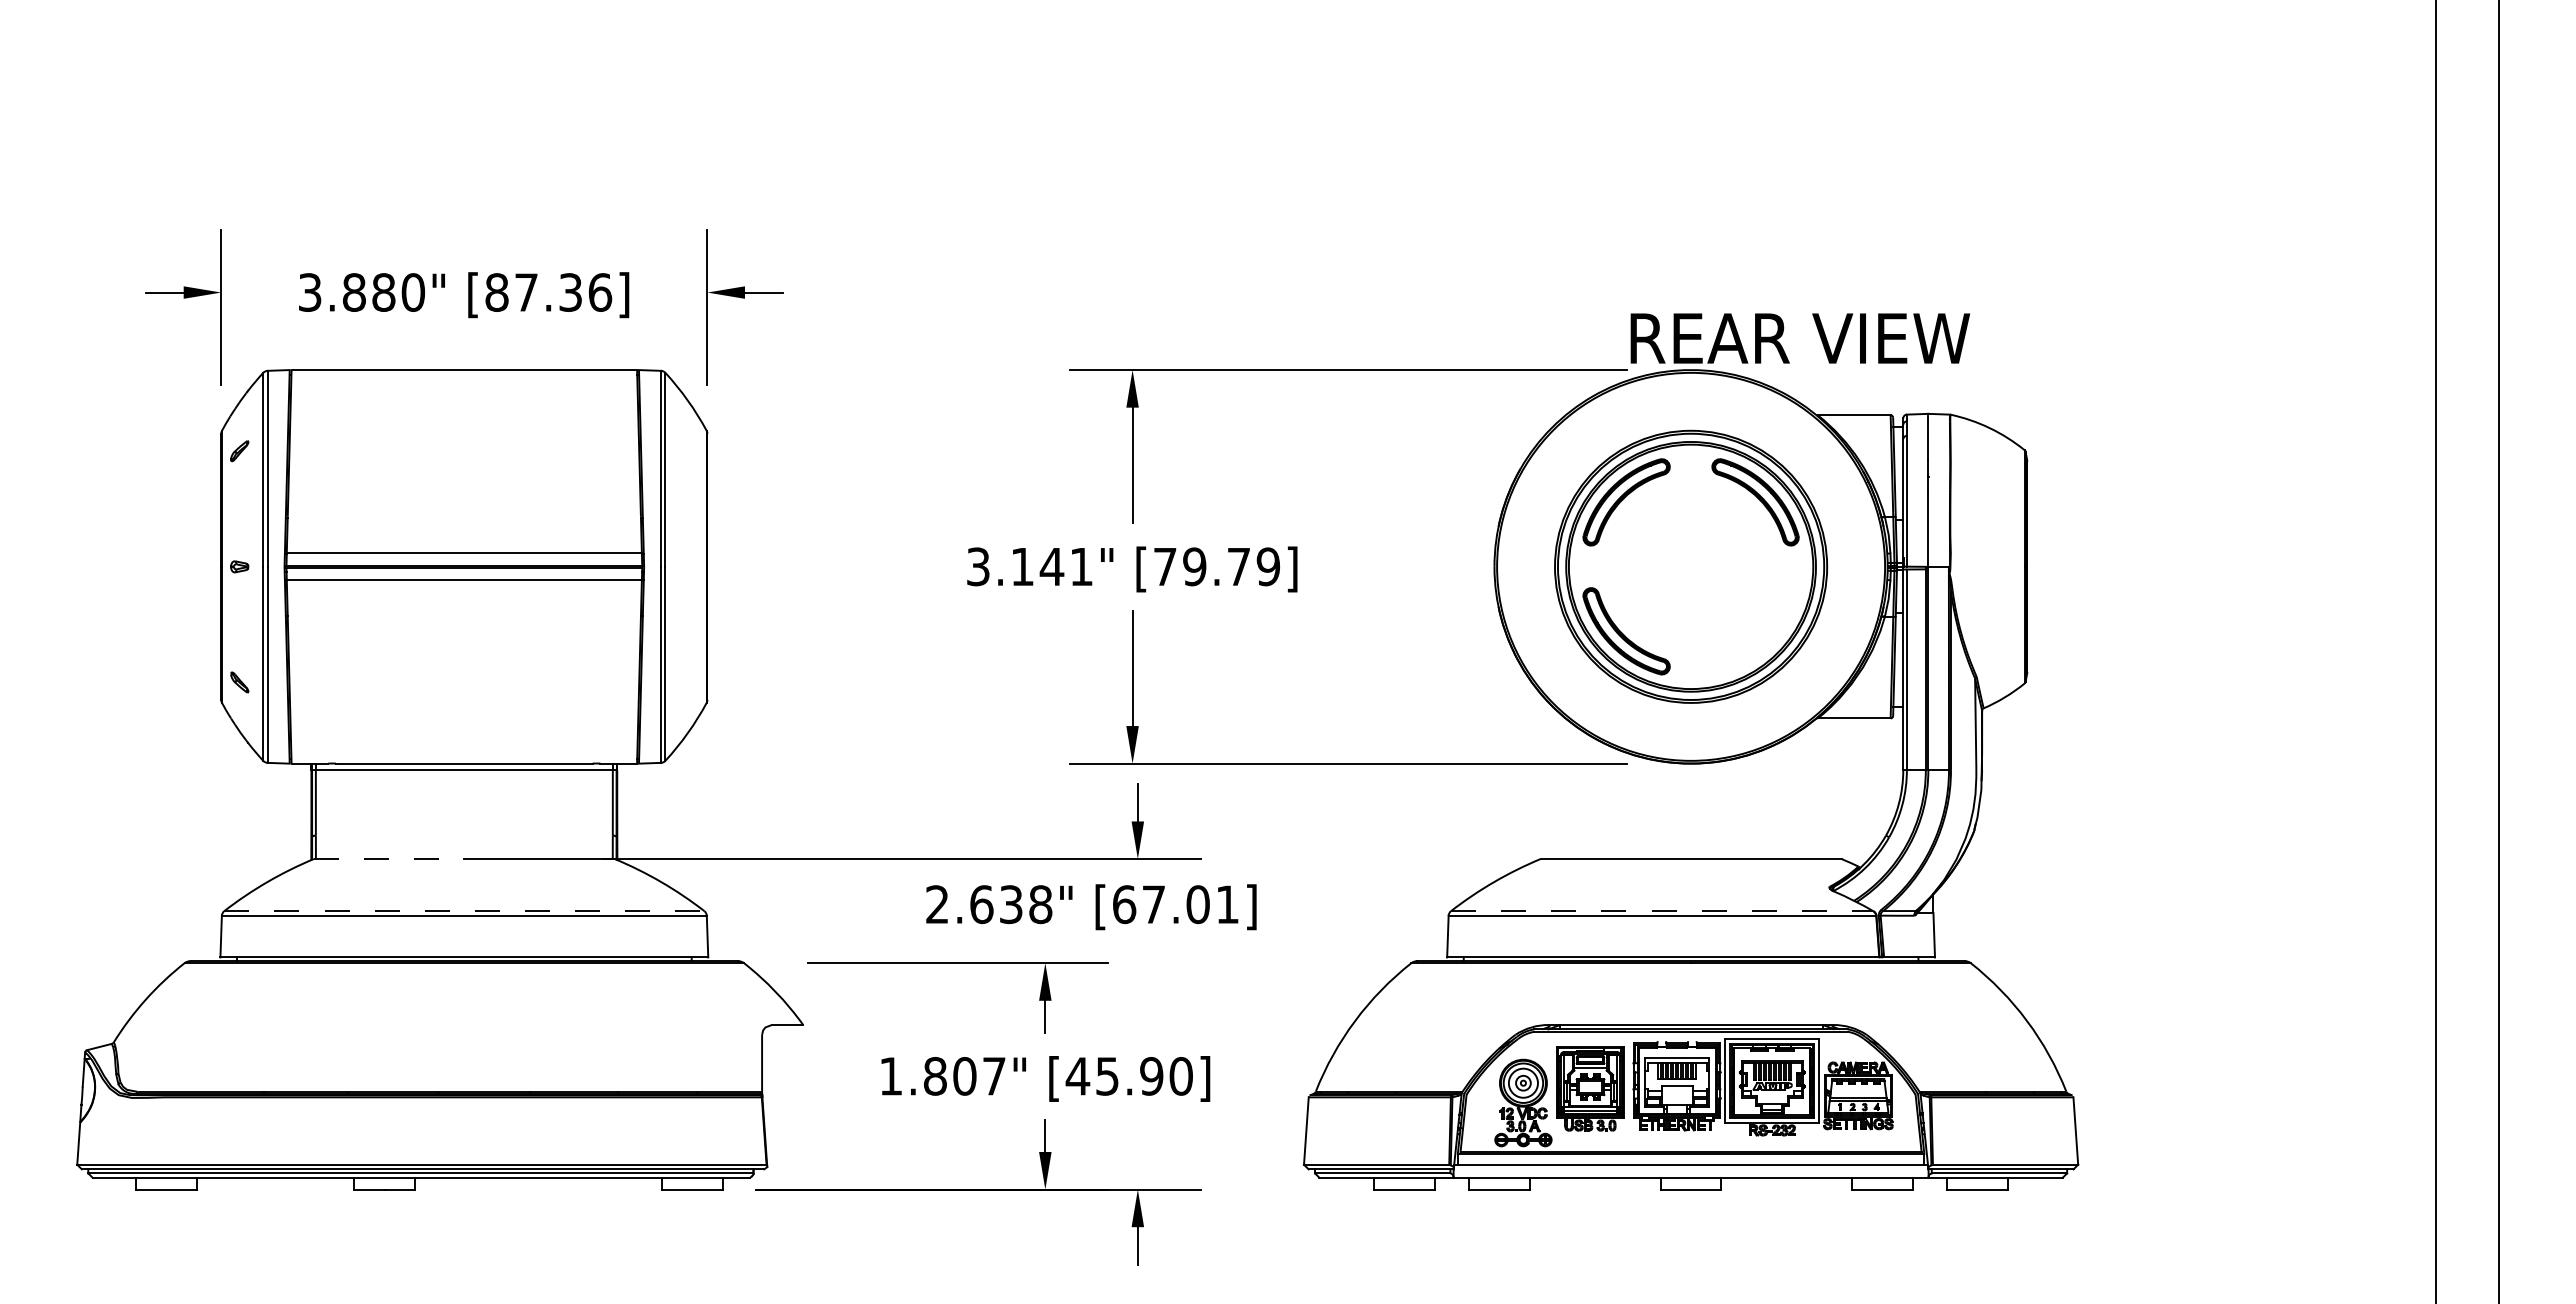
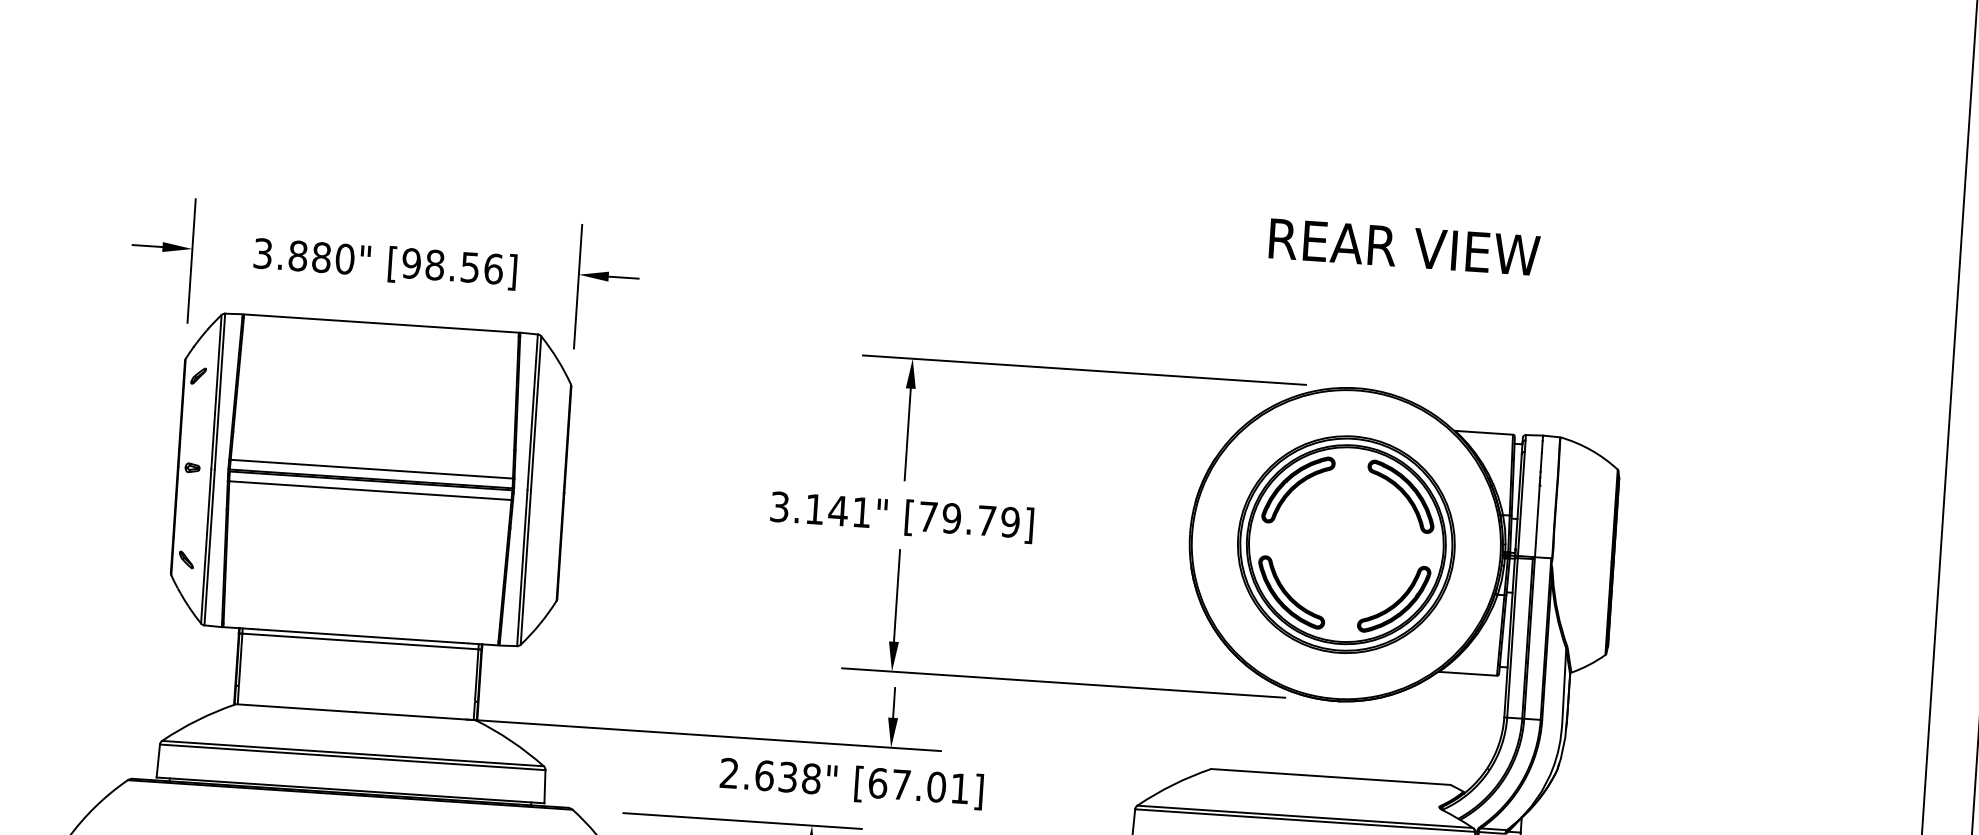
text: (533, 292) -> (440, 265), [87.36] -> [98.56]
text: (1800, 338) -> (1404, 247), moved
part: (1755, 631) -> (1394, 599), added
line: (389, 859) -> (296, 708), dashed -> solid
line: (464, 911) -> (353, 753), dashed -> solid
line: (1662, 911) -> (1305, 817), dashed -> solid

